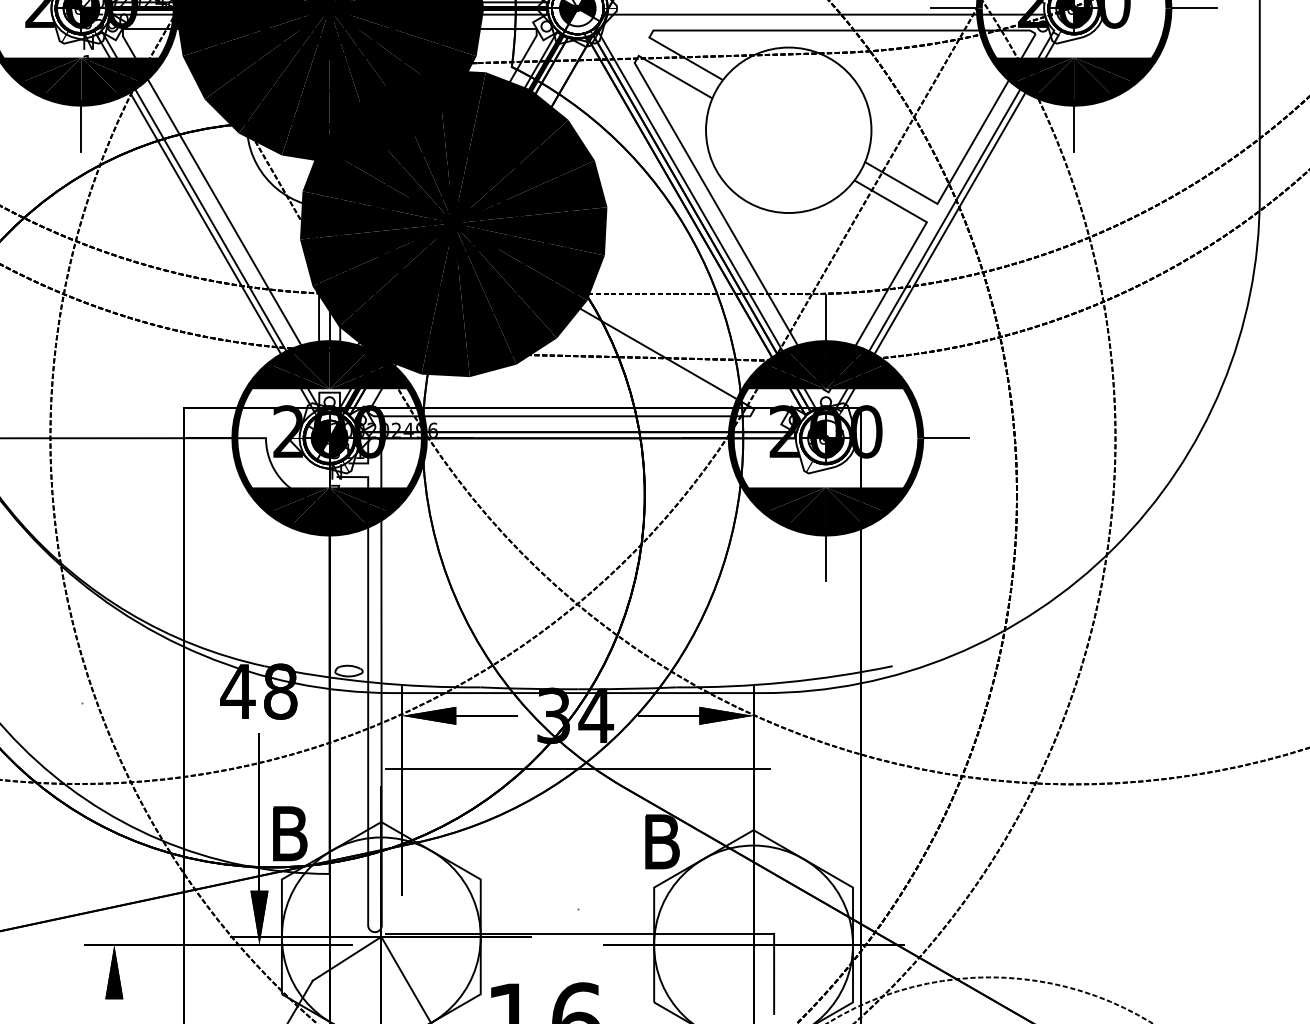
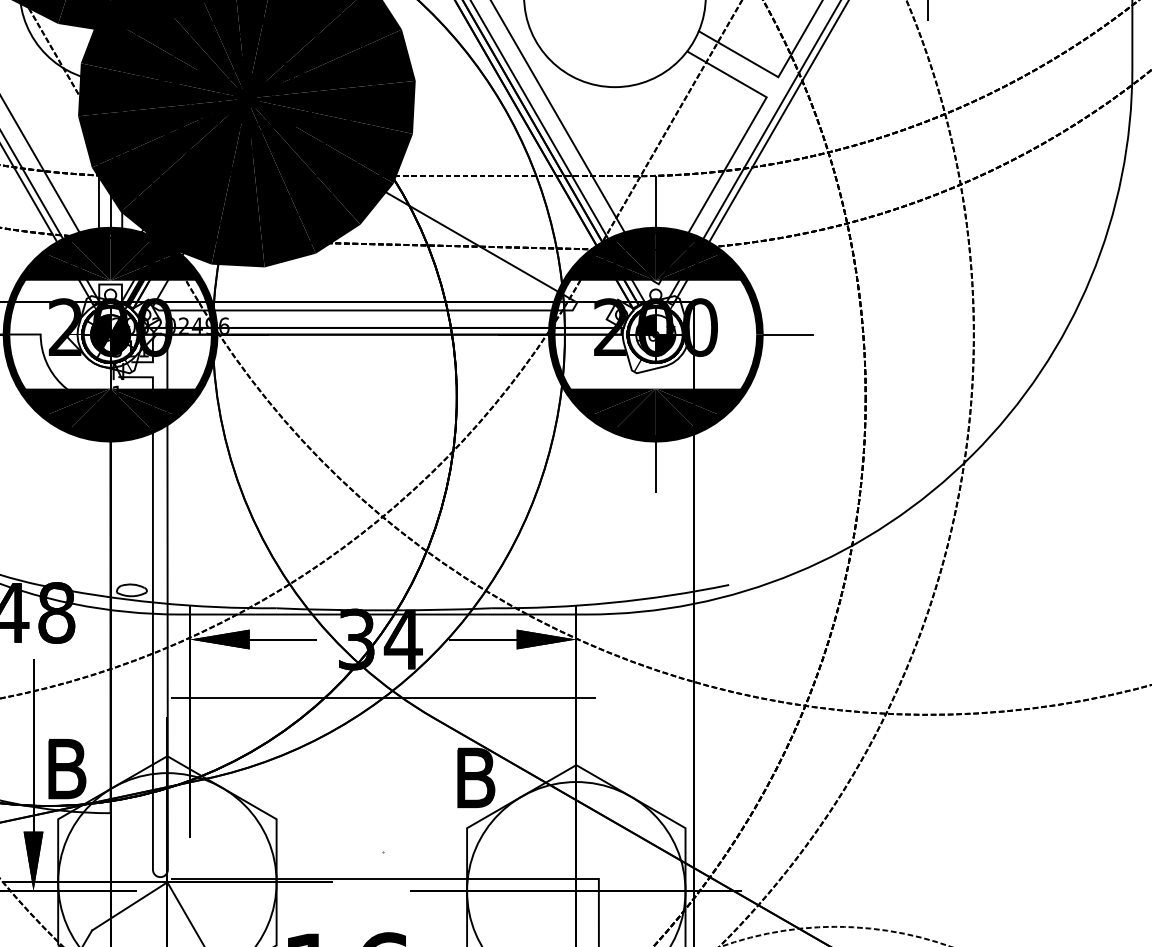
text: (335, 487) -> (117, 388), 7 -> 1

